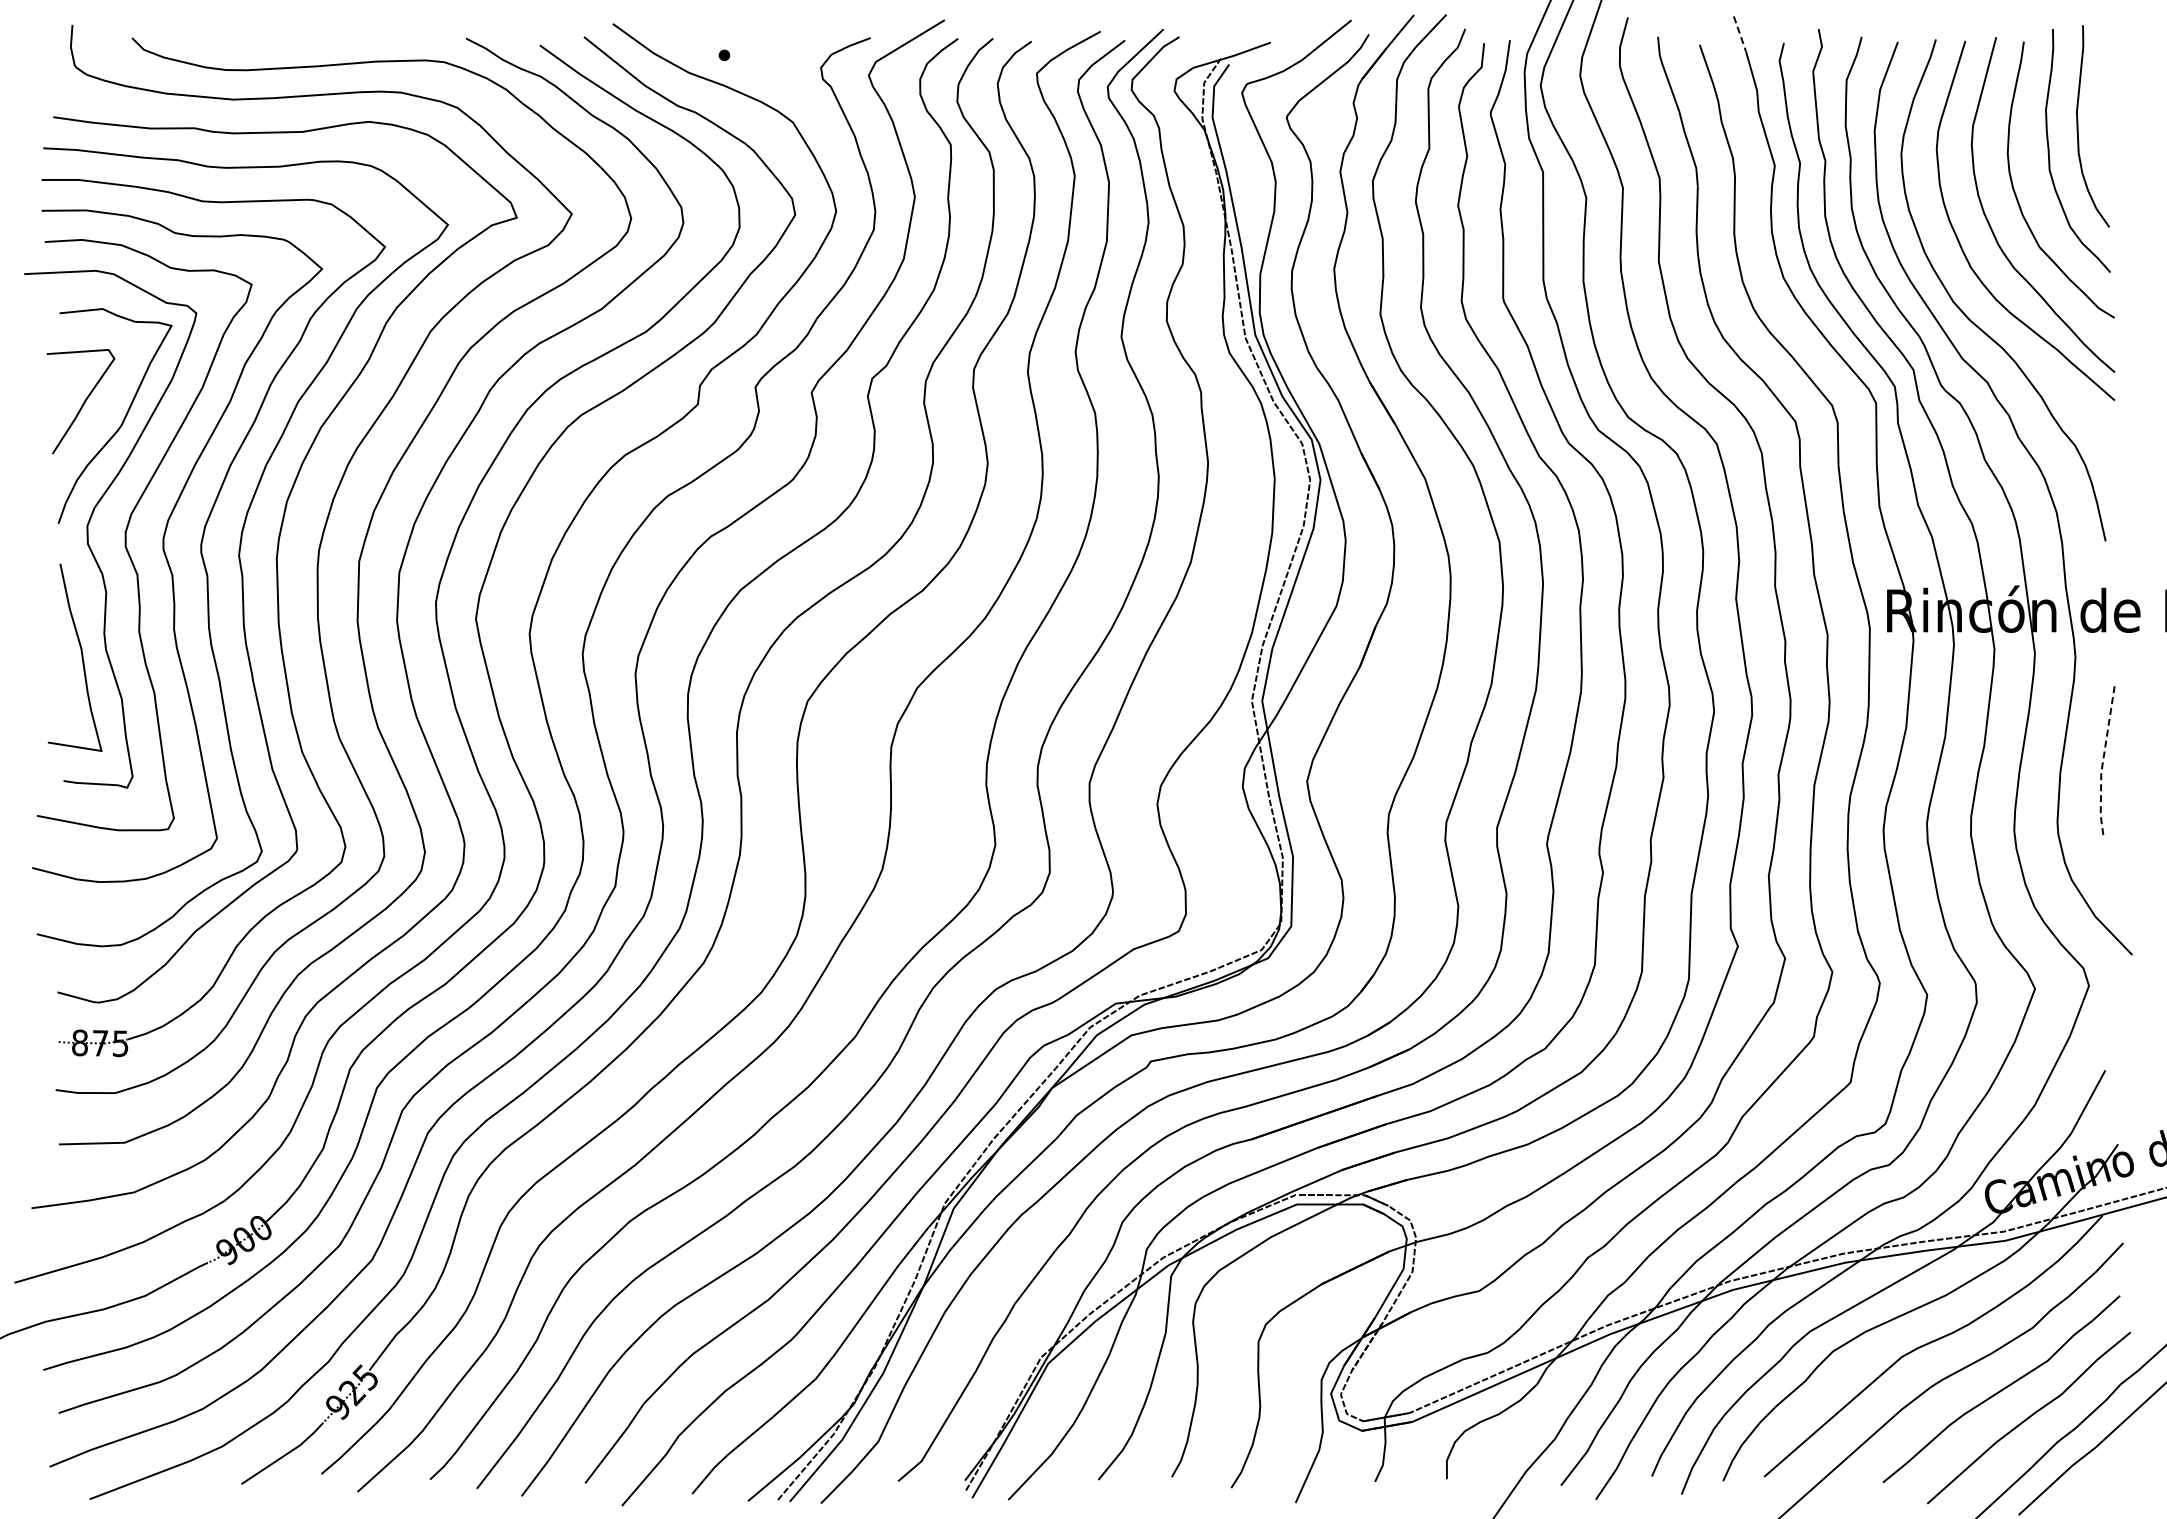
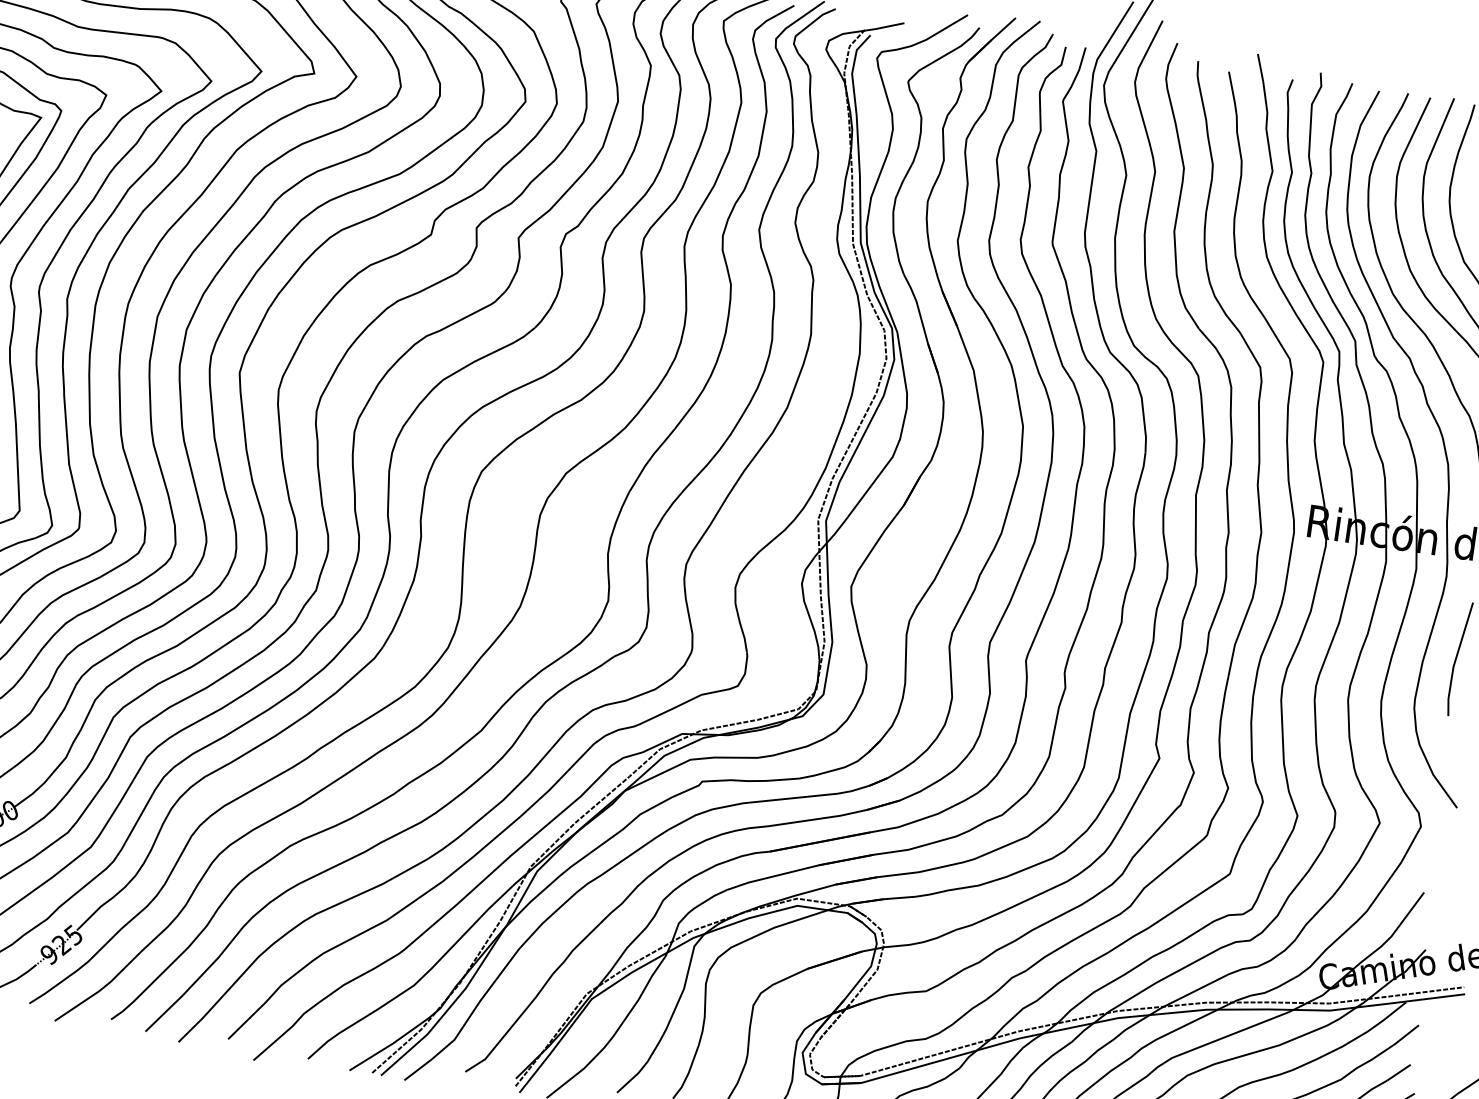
line: (1739, 34) -> (1260, 68), dashed -> solid
line: (2102, 763) -> (1455, 659), dashed -> solid

